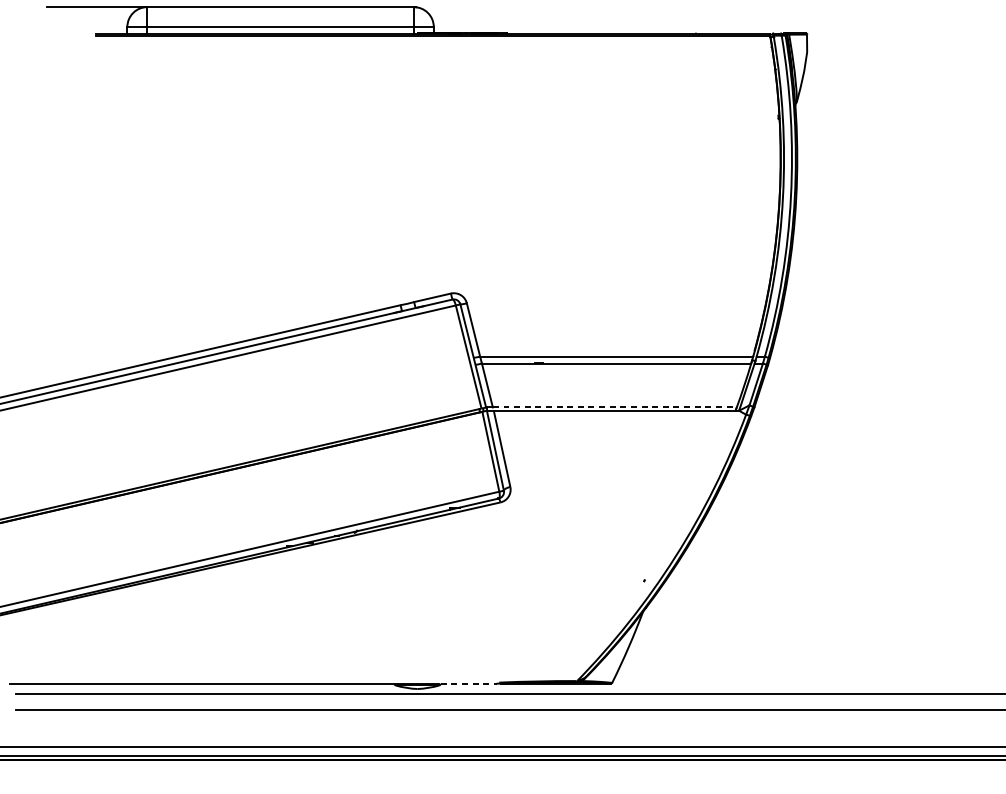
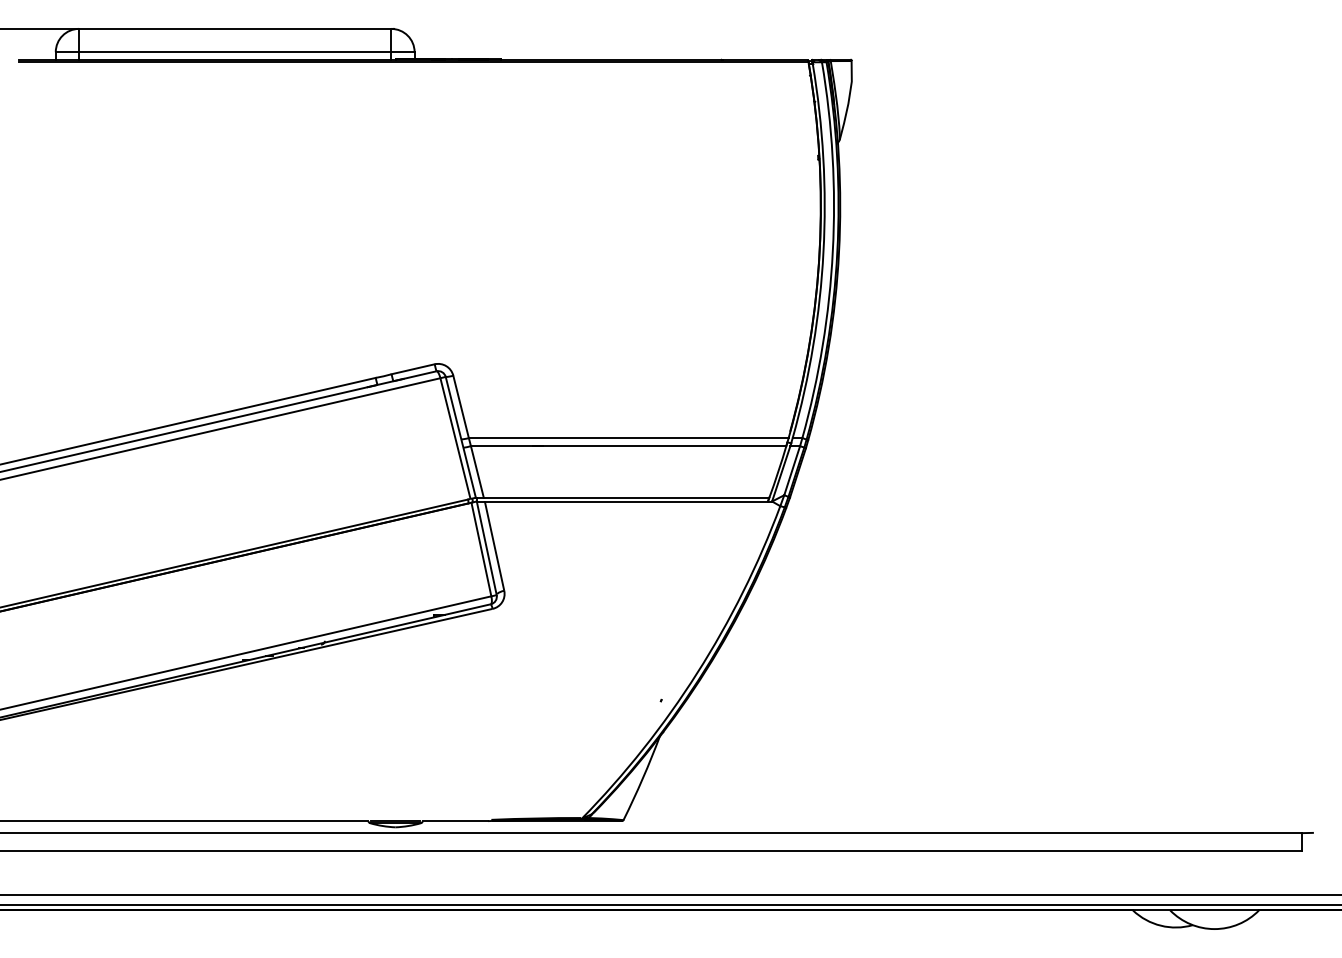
line: (614, 407) -> (626, 497), dashed -> solid
line: (468, 684) -> (455, 821), dashed -> solid

